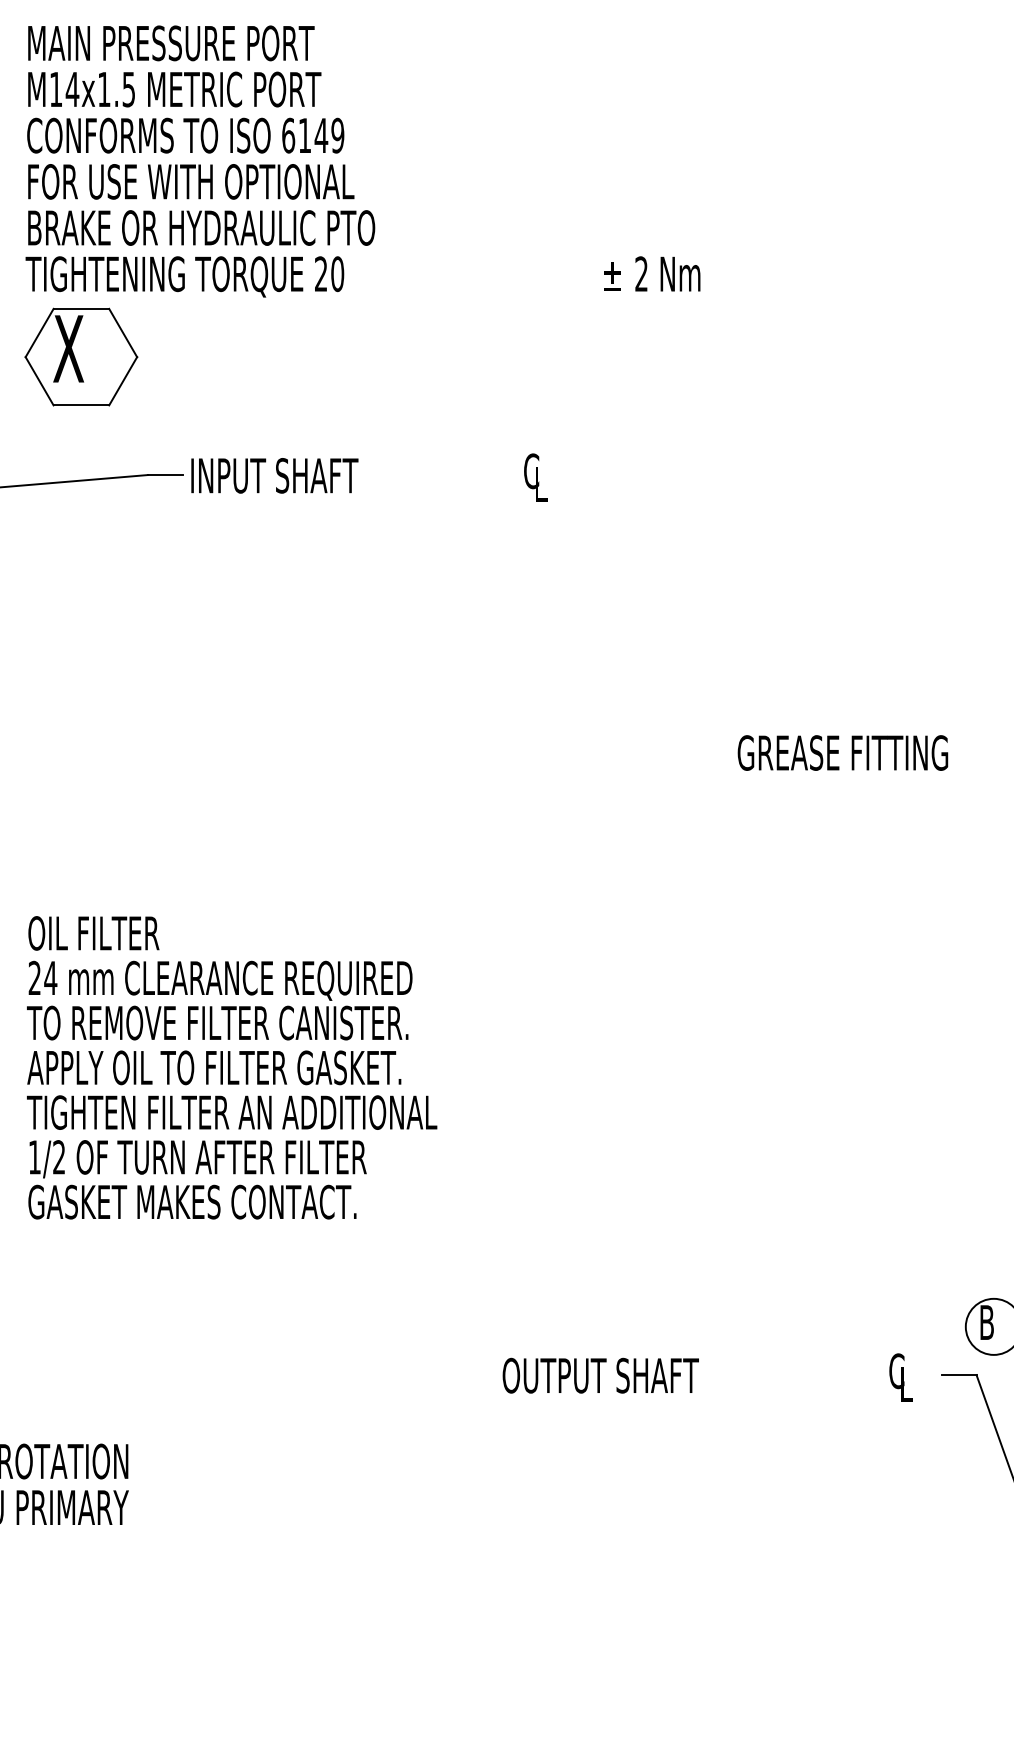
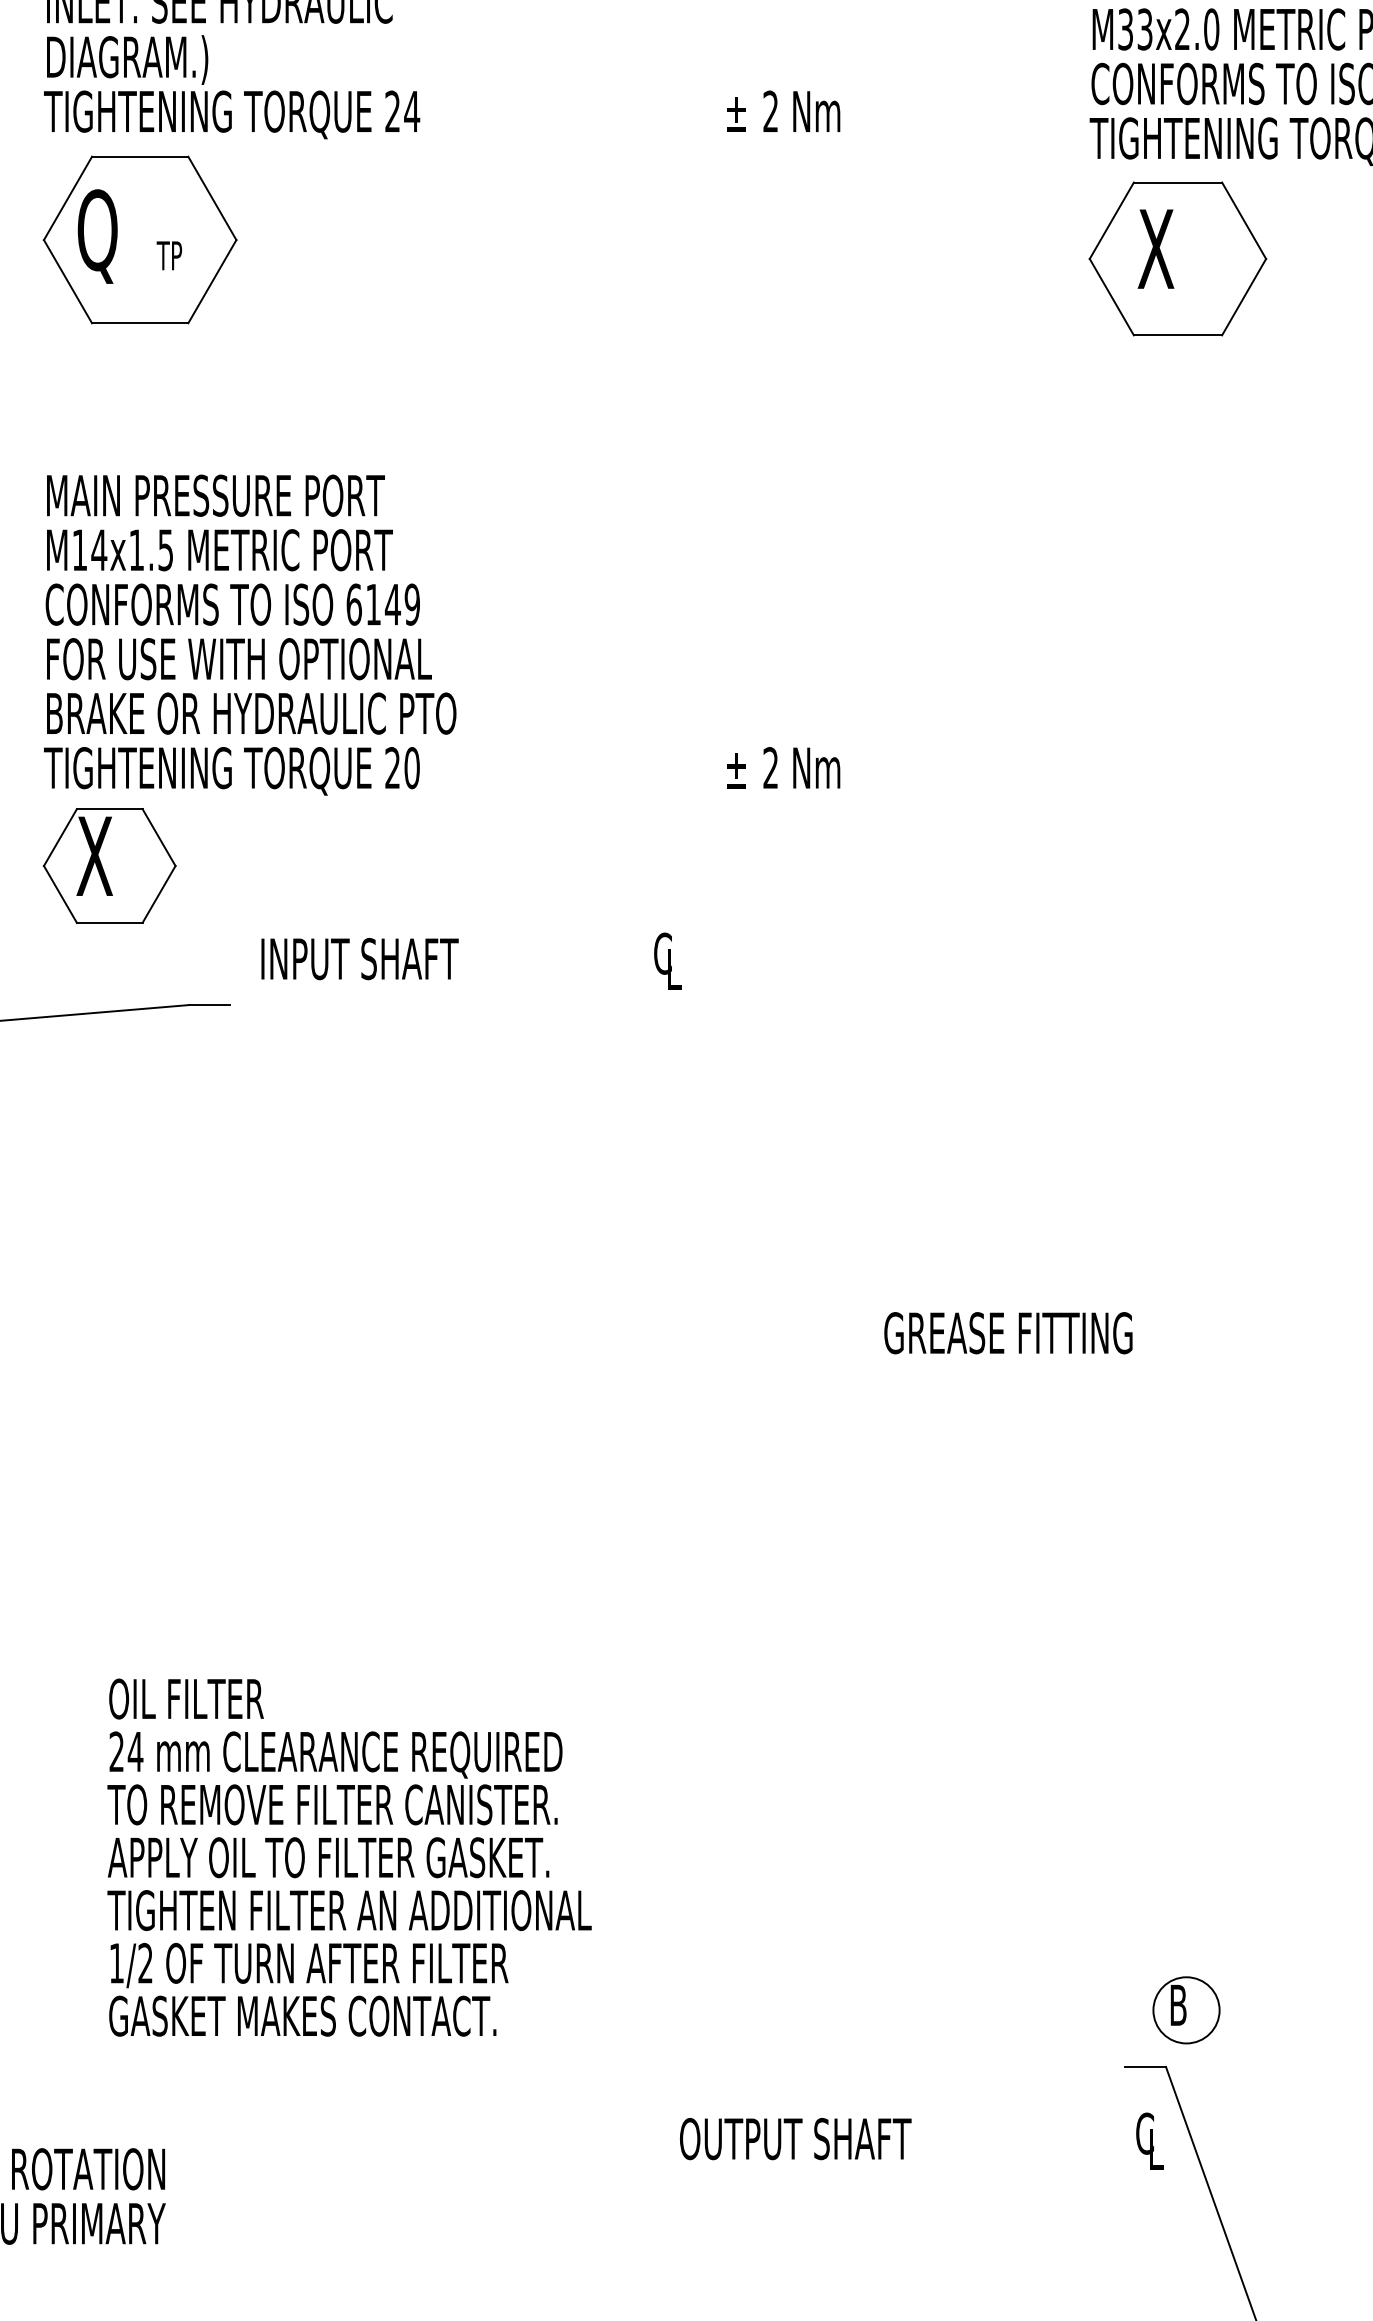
text: (369, 477) -> (471, 960), moved
text: (232, 1067) -> (349, 1857), moved
text: (707, 1376) -> (921, 2140), moved

